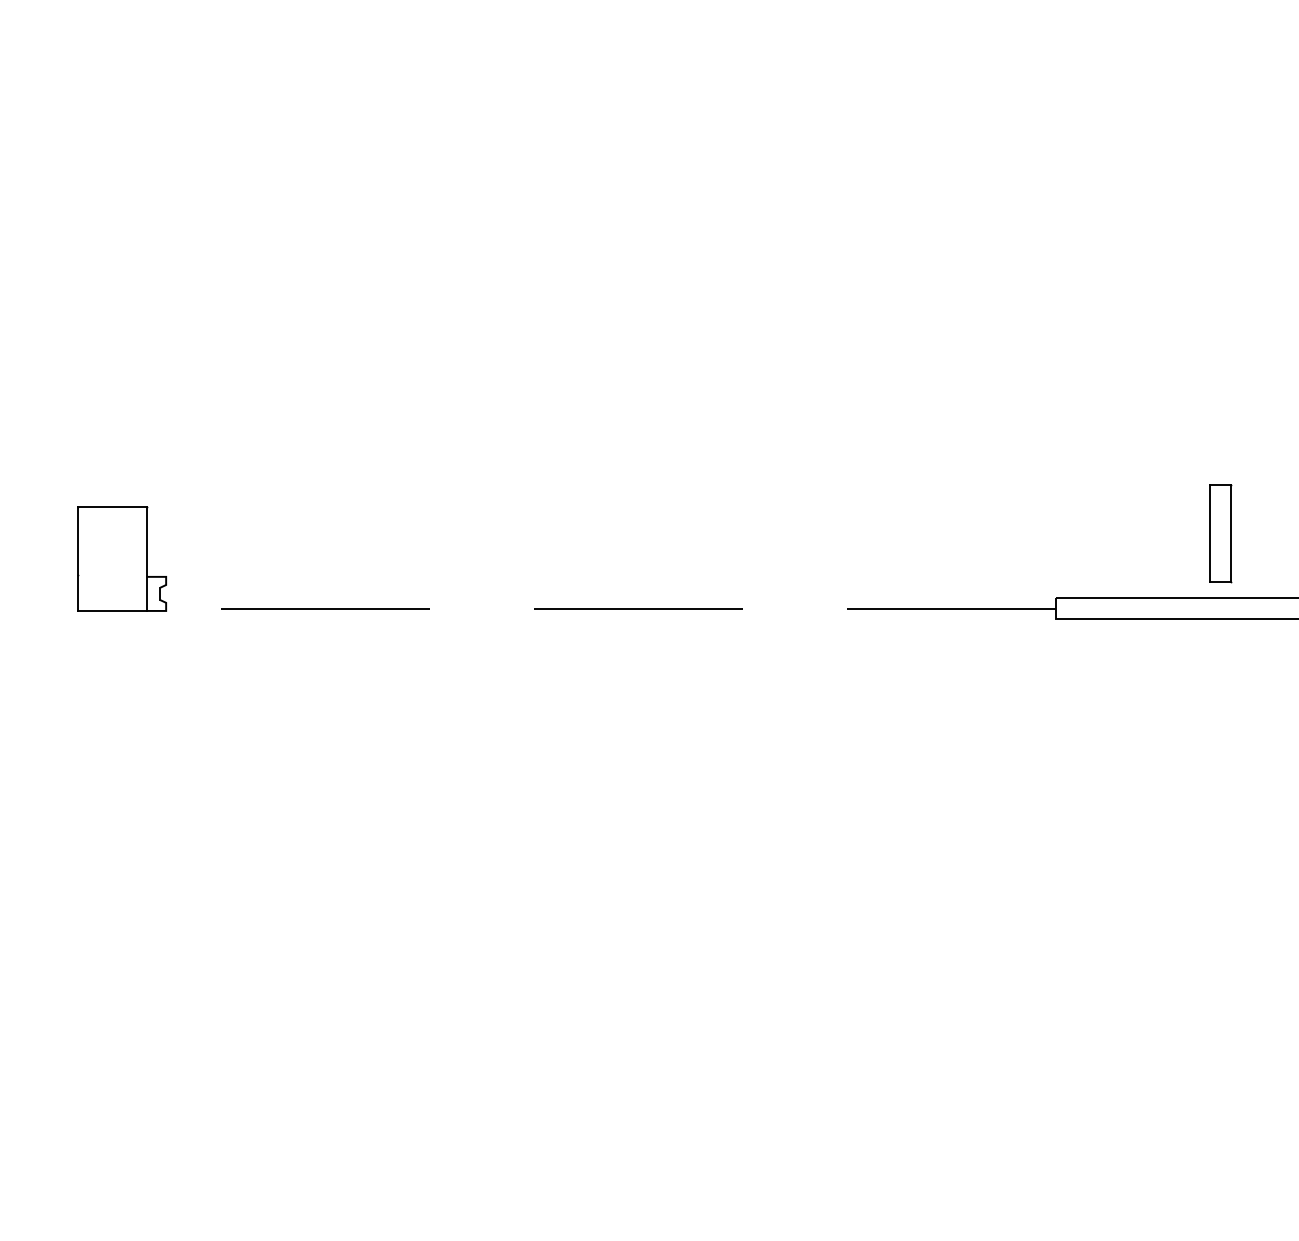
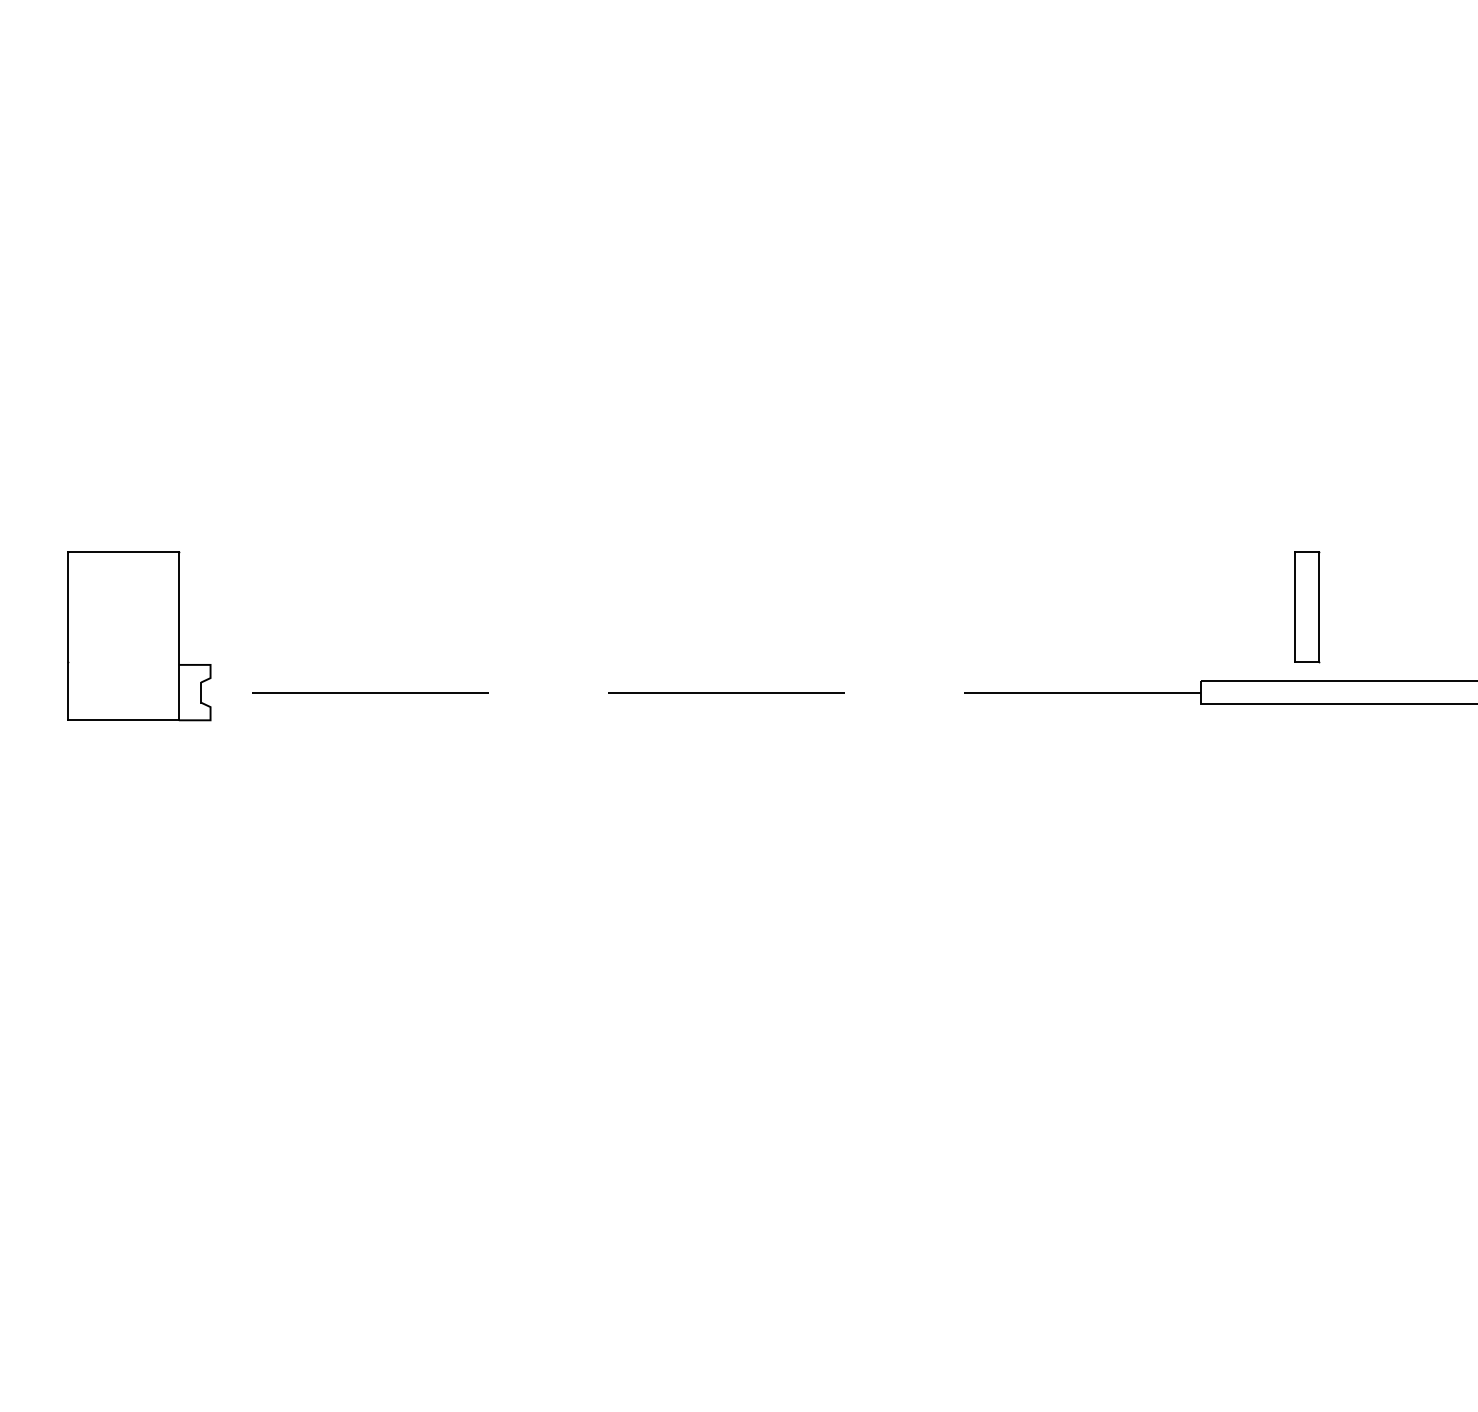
part: (1221, 533) -> (1307, 607), moved
part: (122, 559) -> (139, 636), size x1.43

